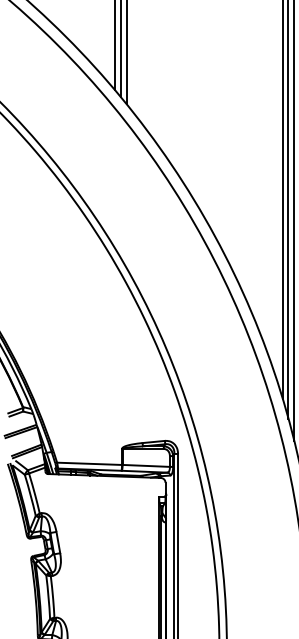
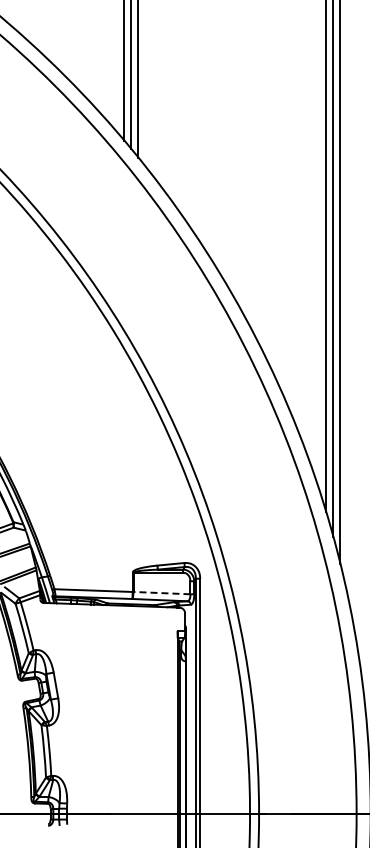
line: (145, 466) -> (161, 593), solid -> dashed

